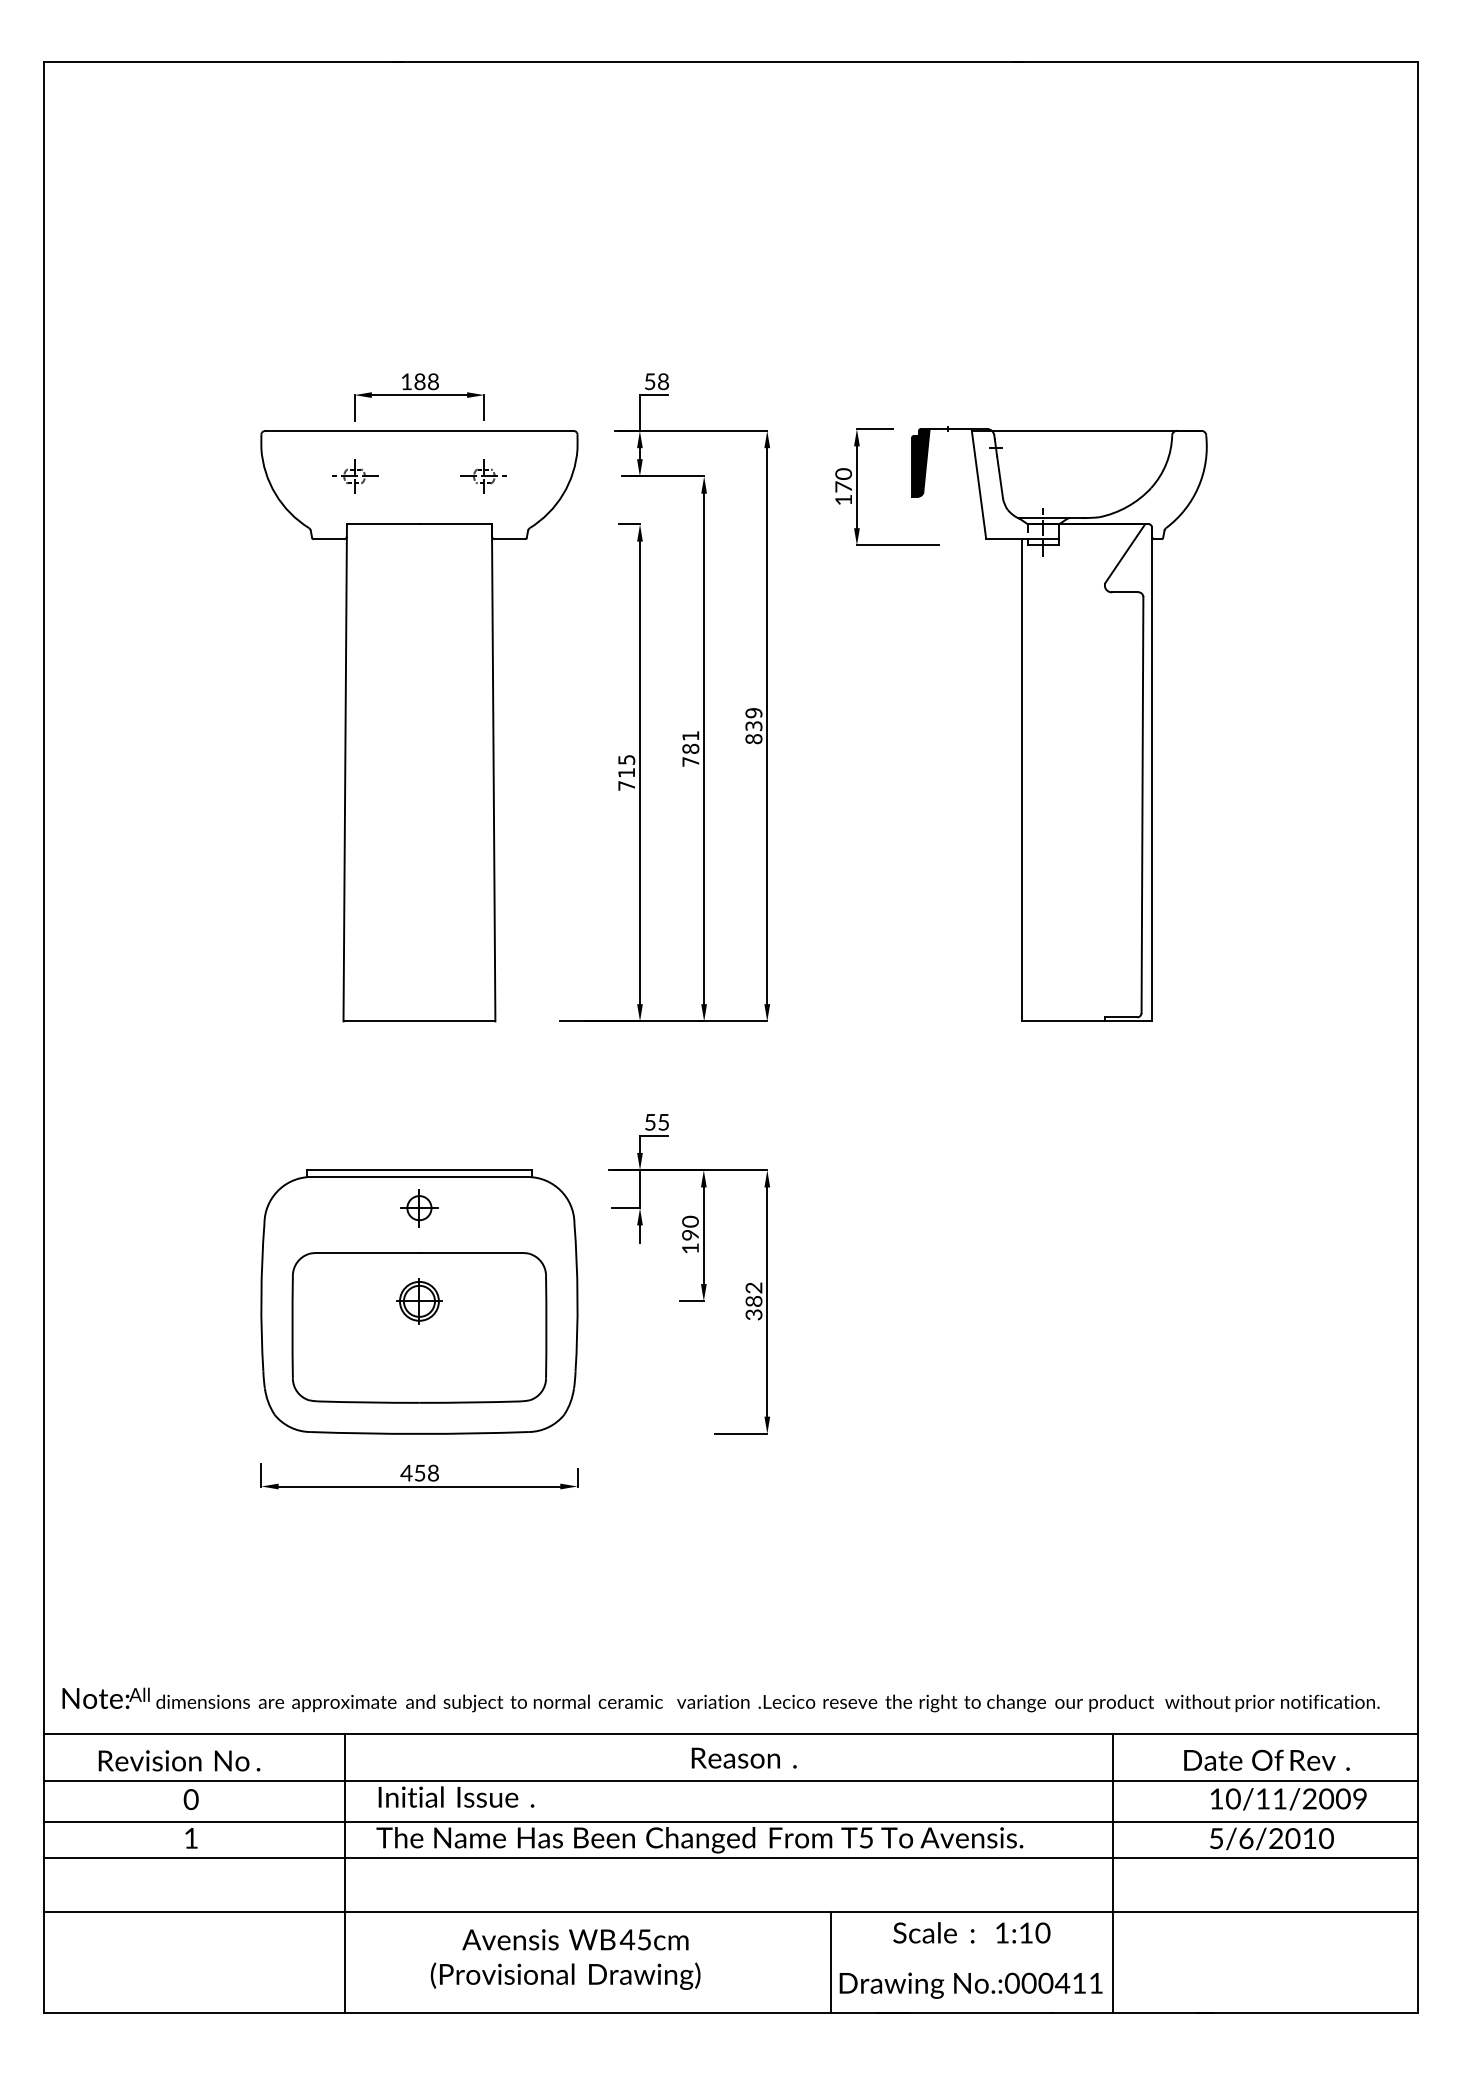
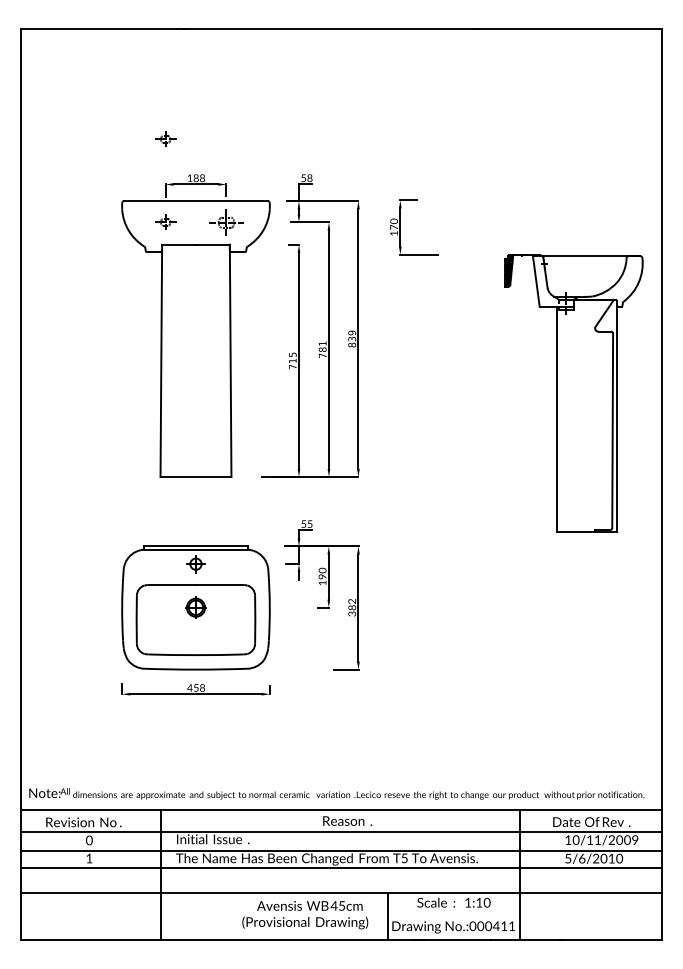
part: (354, 296) -> (165, 138), added
part: (482, 474) -> (225, 221), size x1.6
part: (1058, 724) -> (573, 393), moved
text: (566, 1960) -> (305, 915), moved

